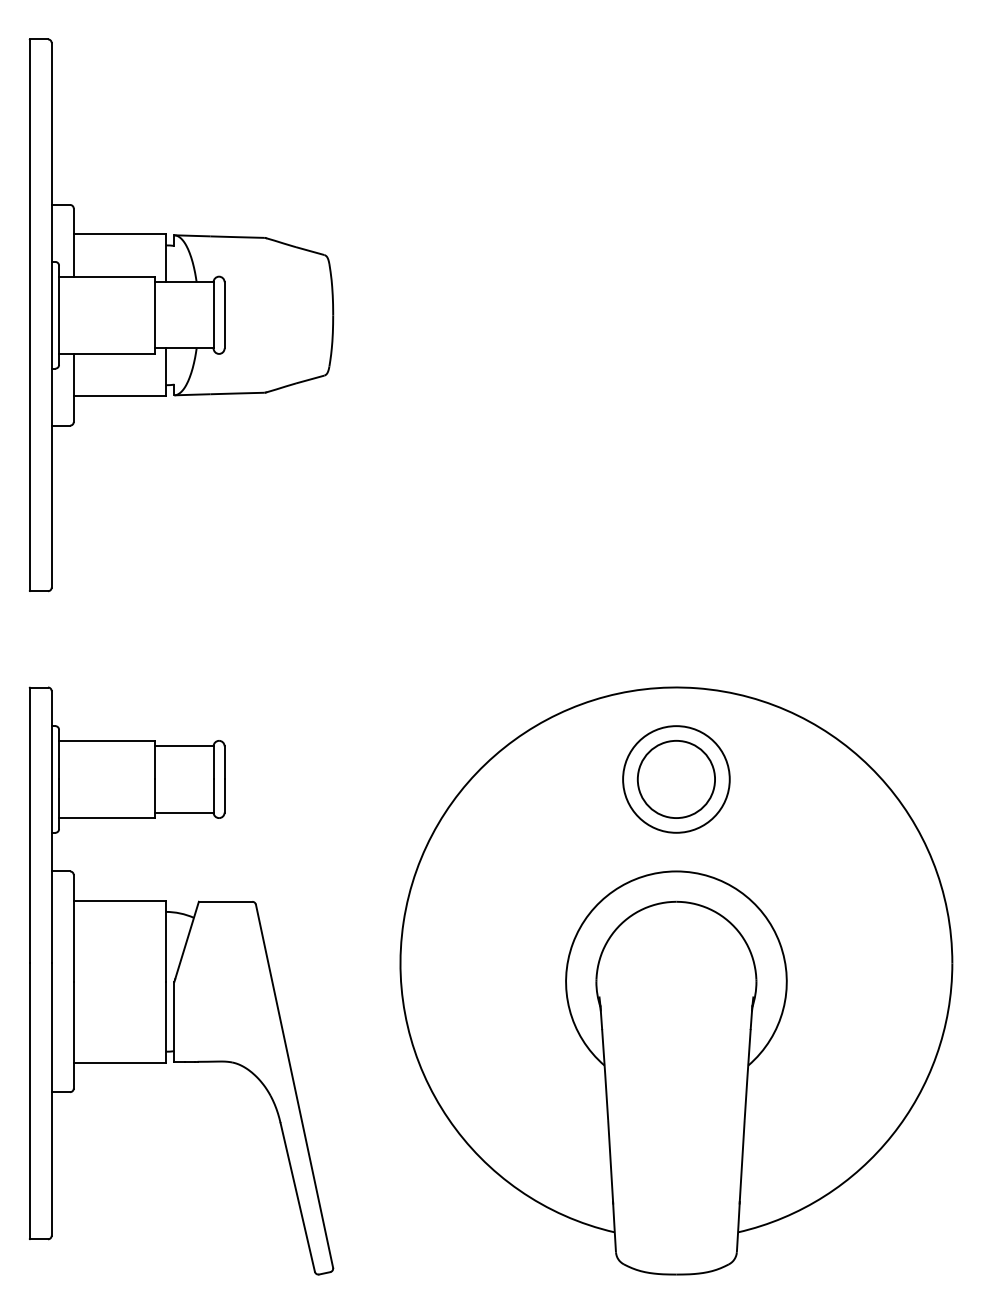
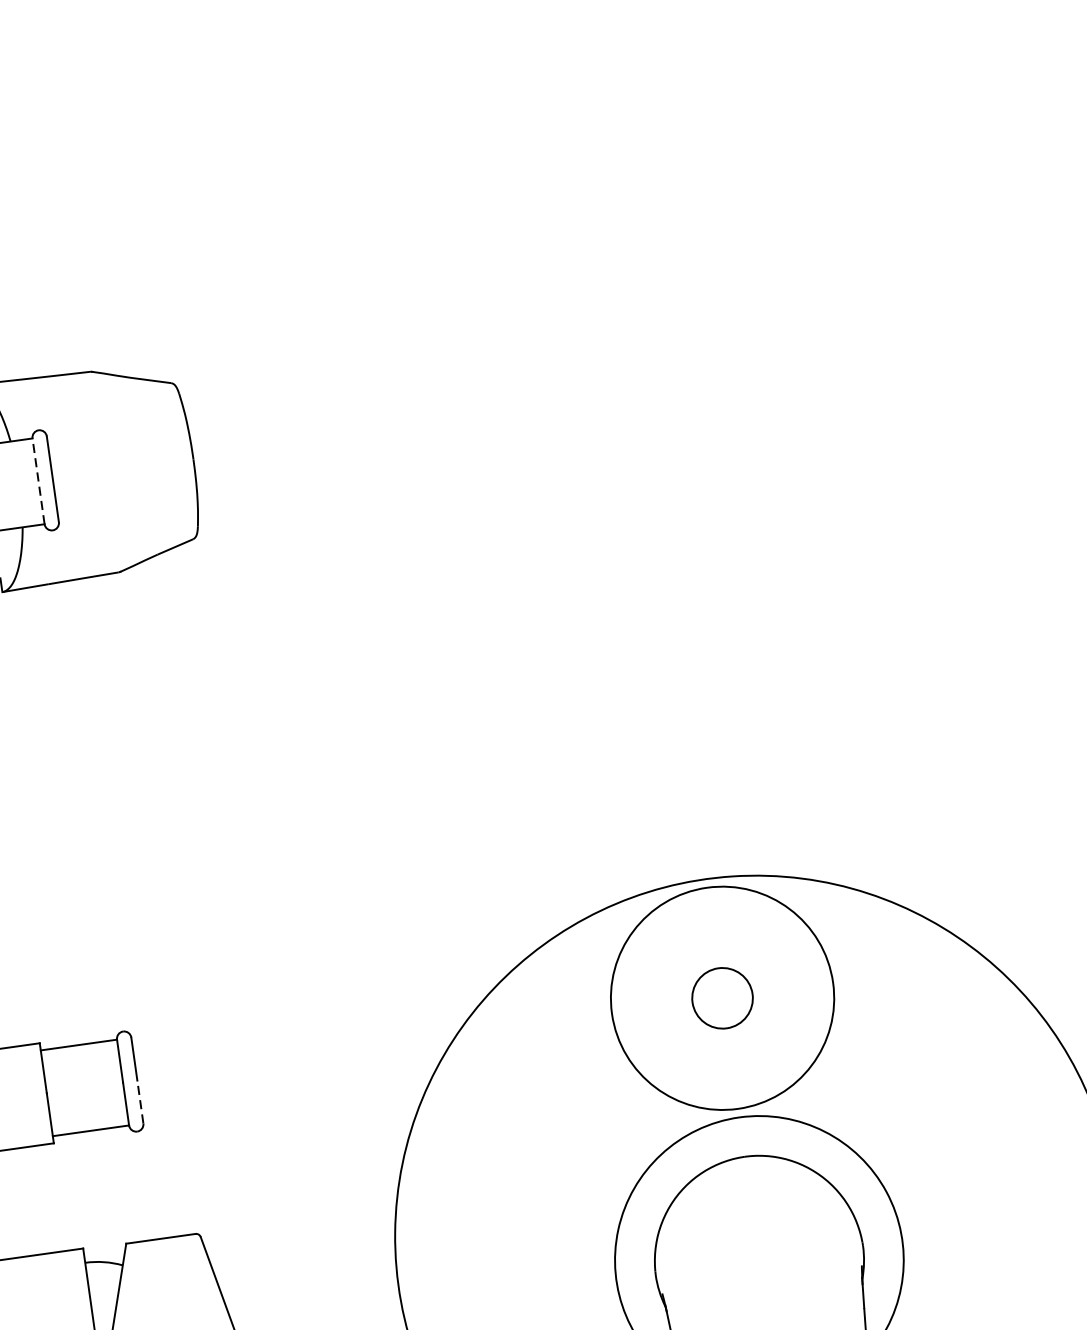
line: (213, 314) -> (38, 480), solid -> dashed
circle: (676, 779) -> (722, 998), size x0.6
circle: (676, 779) -> (722, 998), size x1.6
line: (224, 796) -> (140, 1102), solid -> dashed

